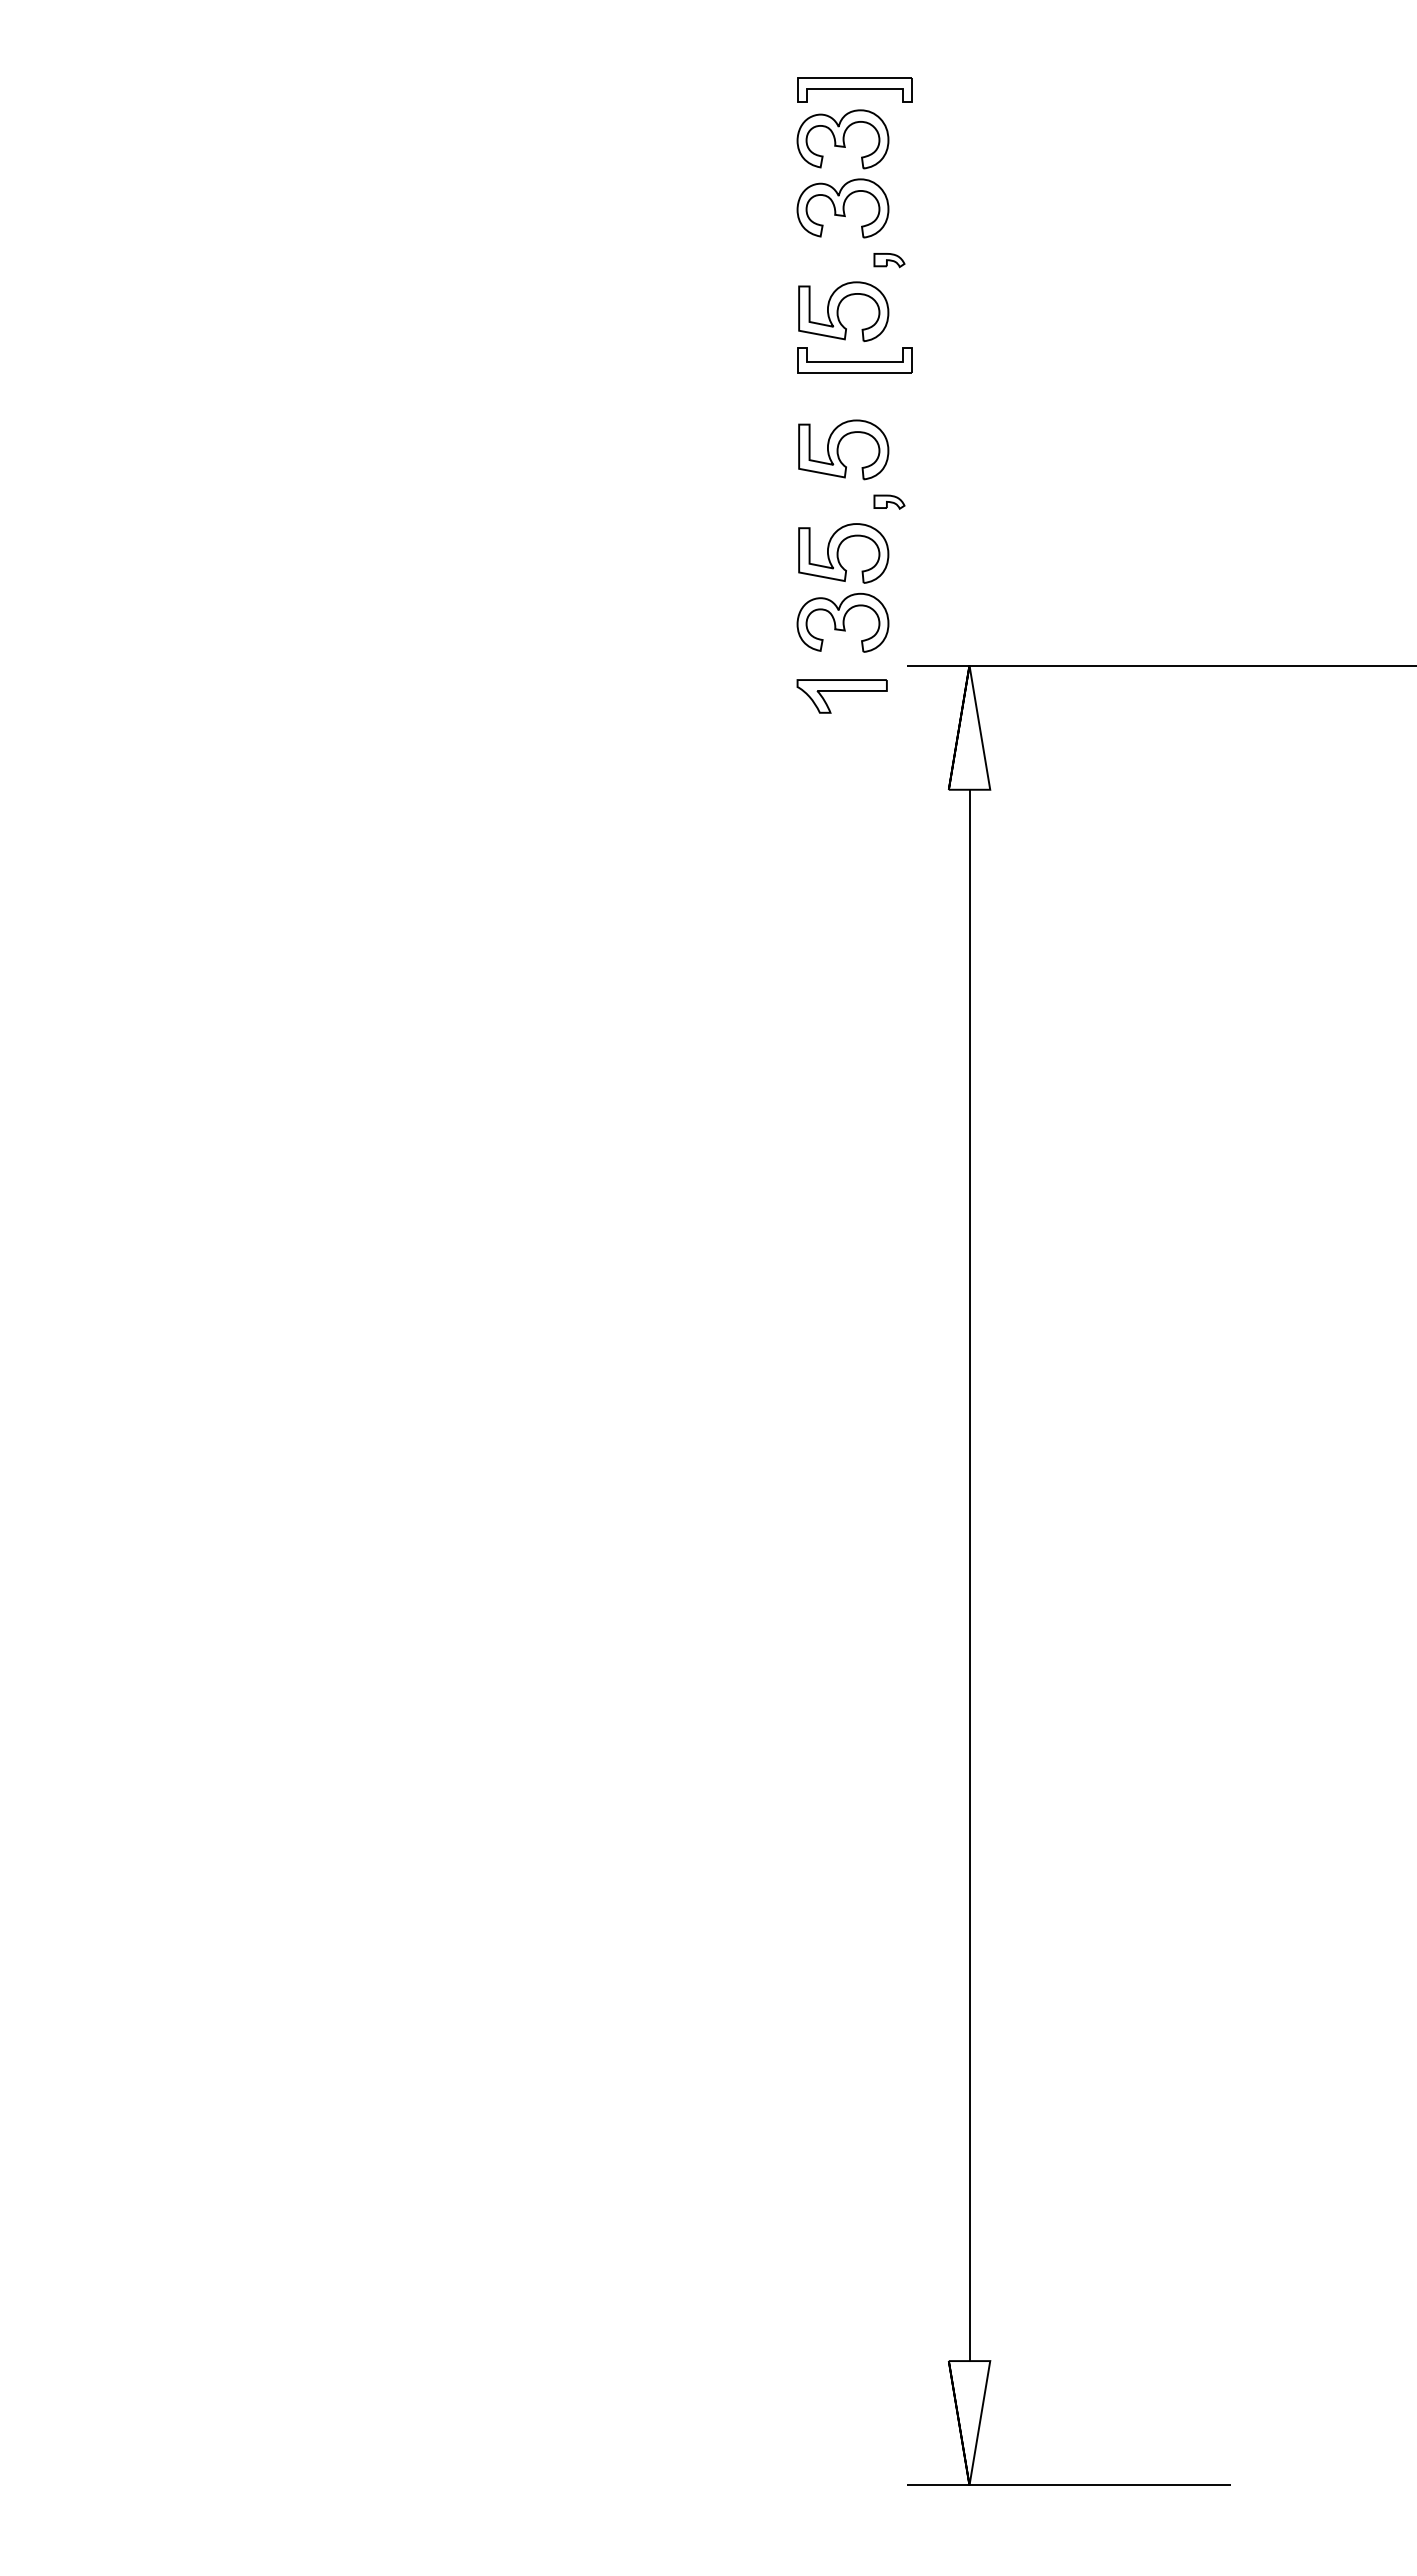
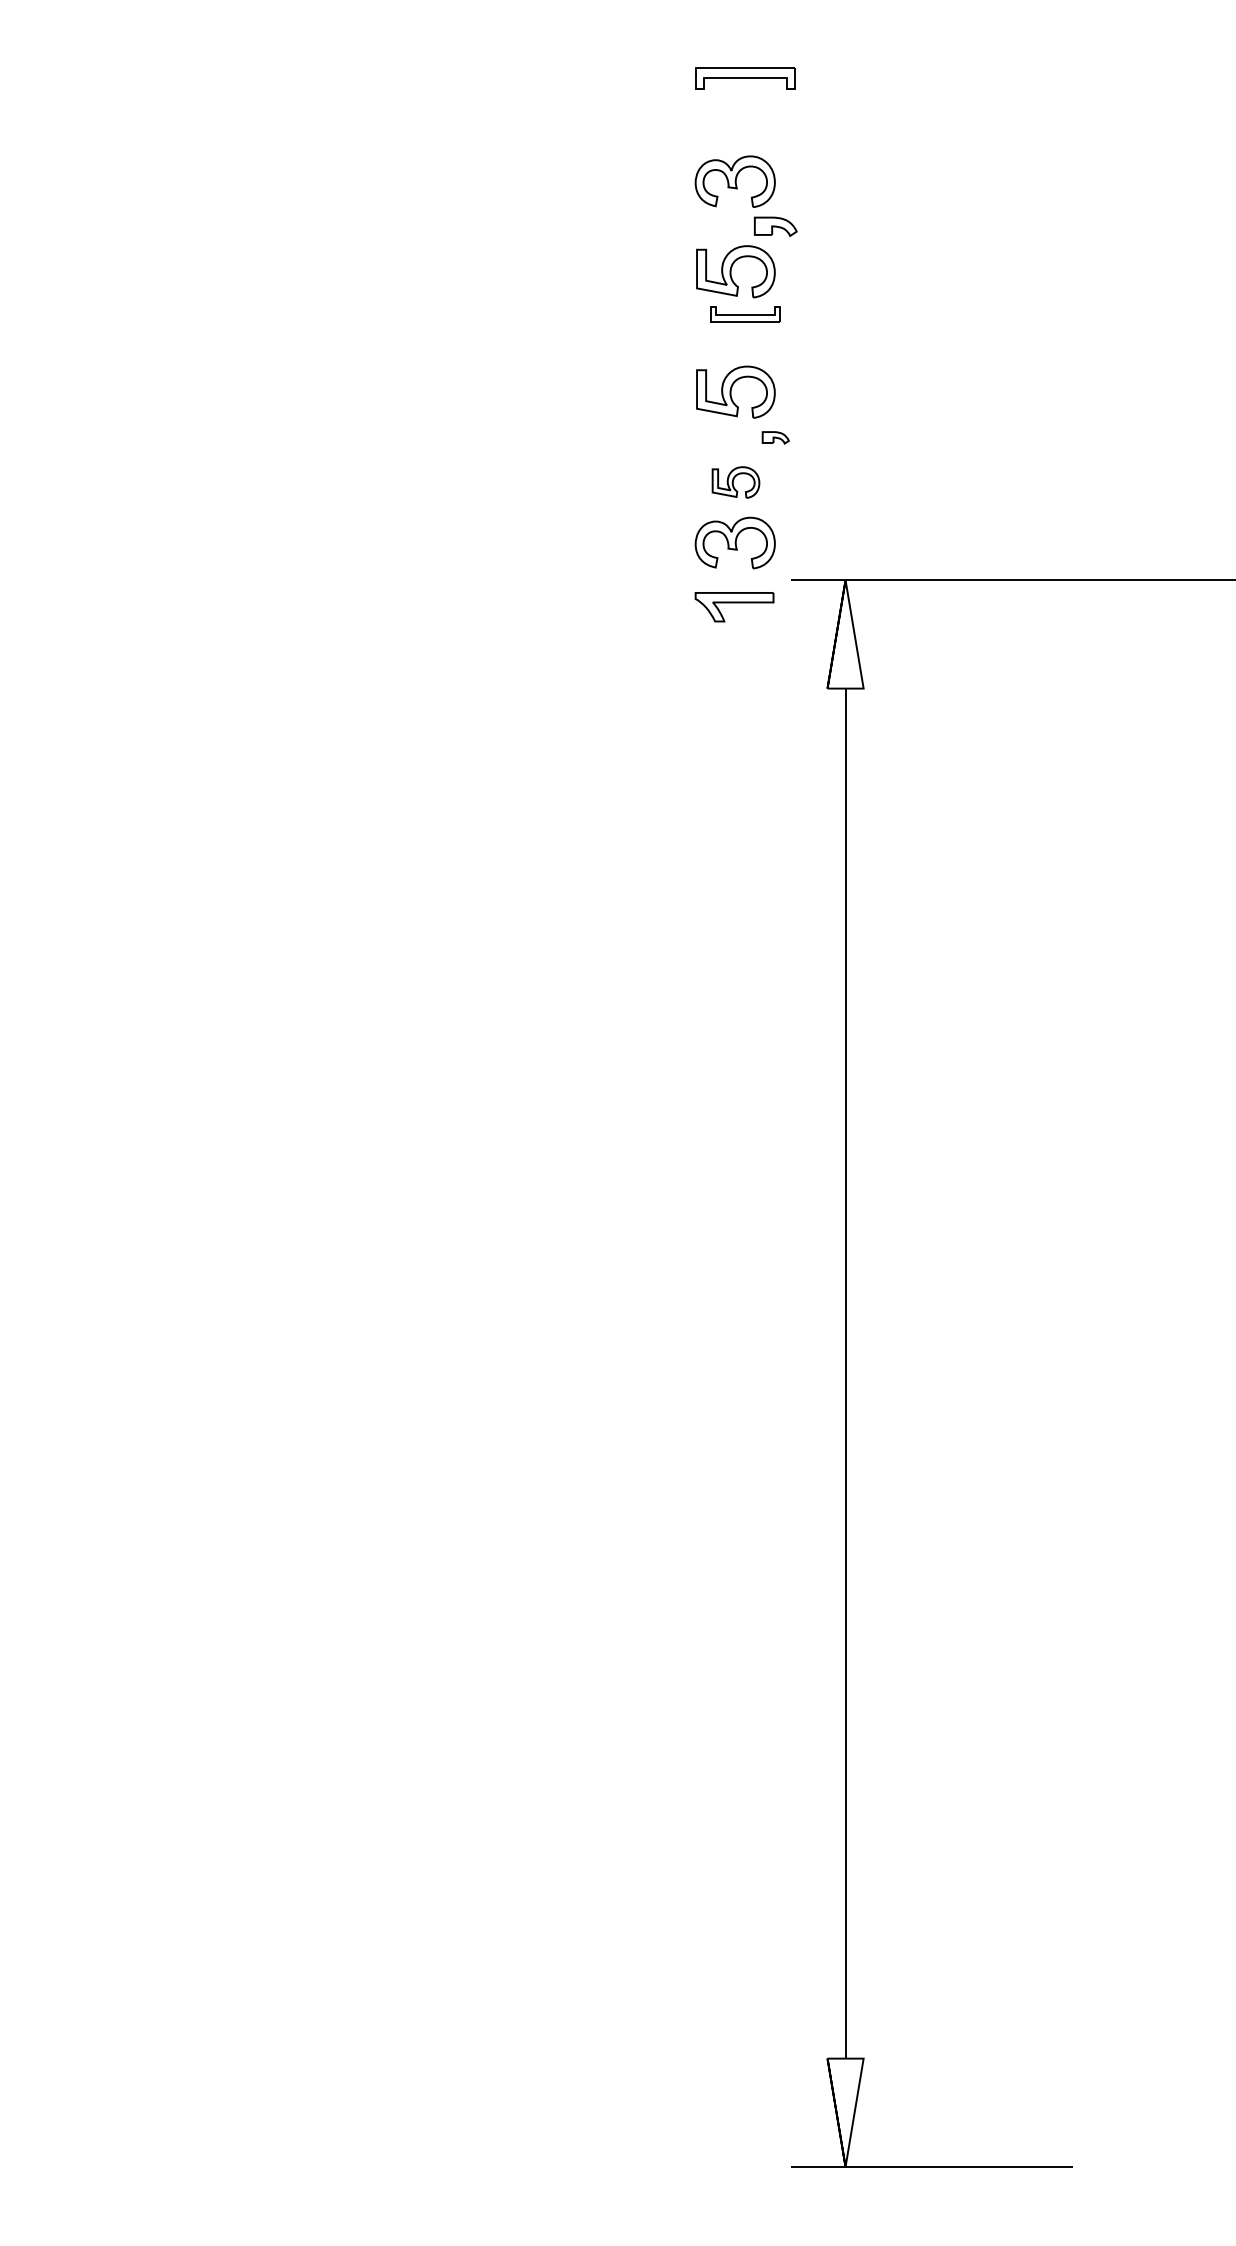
part: (842, 139) -> (734, 121), removed
part: (889, 260) -> (775, 227), size x1.6
part: (854, 360) -> (745, 314), size x0.7
part: (843, 553) -> (735, 482), size x0.6

